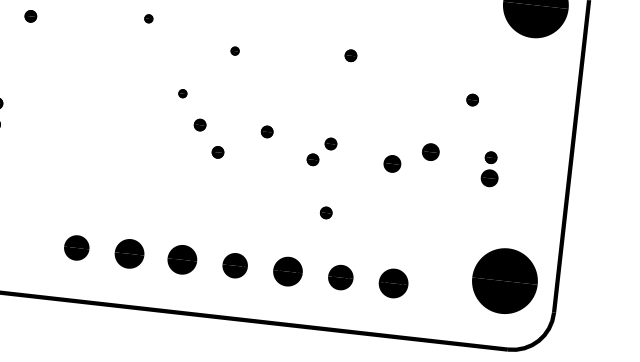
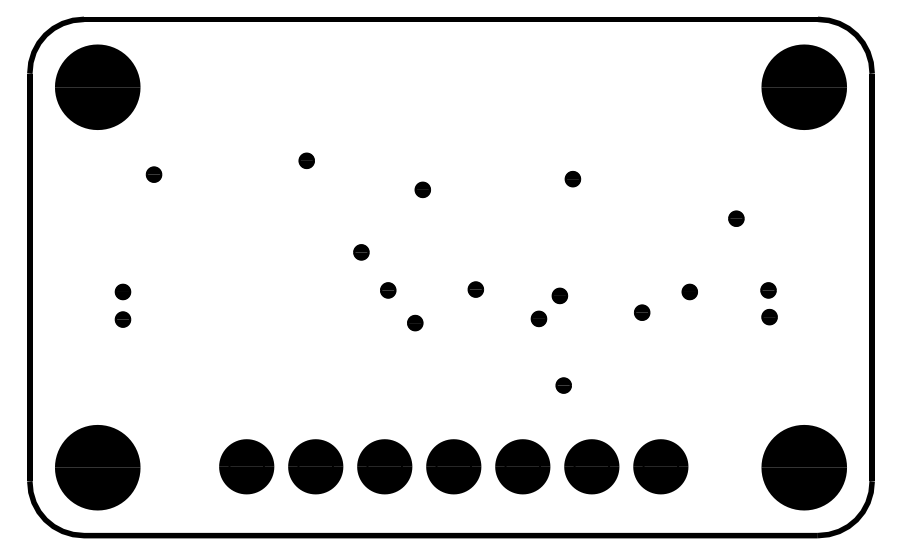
part: (148, 18) -> (306, 160), size x1.43
part: (235, 50) -> (422, 189), size x1.43
part: (182, 93) -> (361, 252), size x1.43
part: (430, 151) -> (689, 291), size x0.71
part: (392, 163) -> (642, 312), size x0.71
part: (489, 177) -> (769, 316), size x0.71
part: (76, 247) -> (246, 466), size x1.67
part: (129, 253) -> (315, 466), size x1.43
part: (182, 259) -> (384, 466), size x1.43
part: (234, 265) -> (453, 466), size x1.67
part: (287, 271) -> (522, 466), size x1.43
part: (340, 277) -> (591, 466), size x1.67
part: (504, 280) -> (803, 467), moved
part: (393, 283) -> (660, 466), size x1.43

